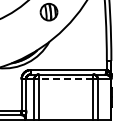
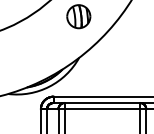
line: (65, 79) -> (101, 109), dashed -> solid

